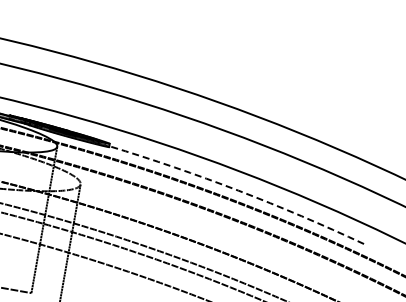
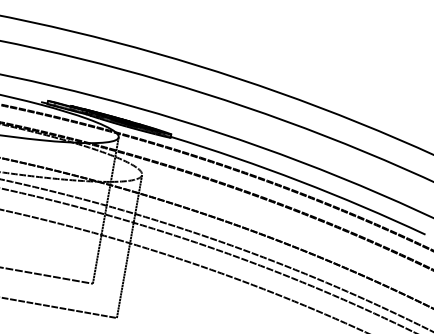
arc: (238, 190) -> (299, 181), dashed -> solid

